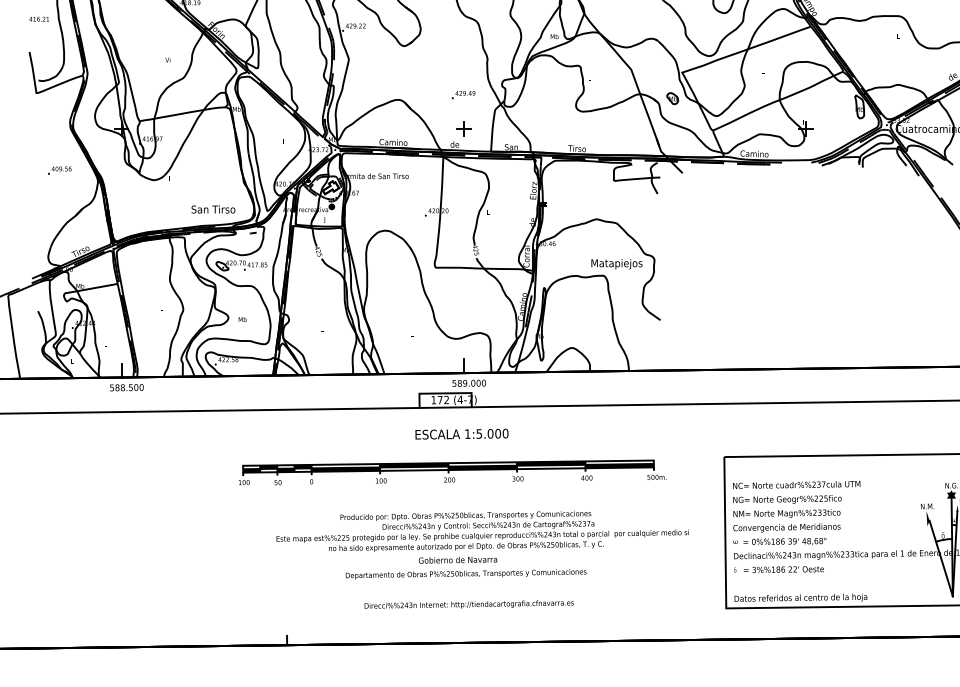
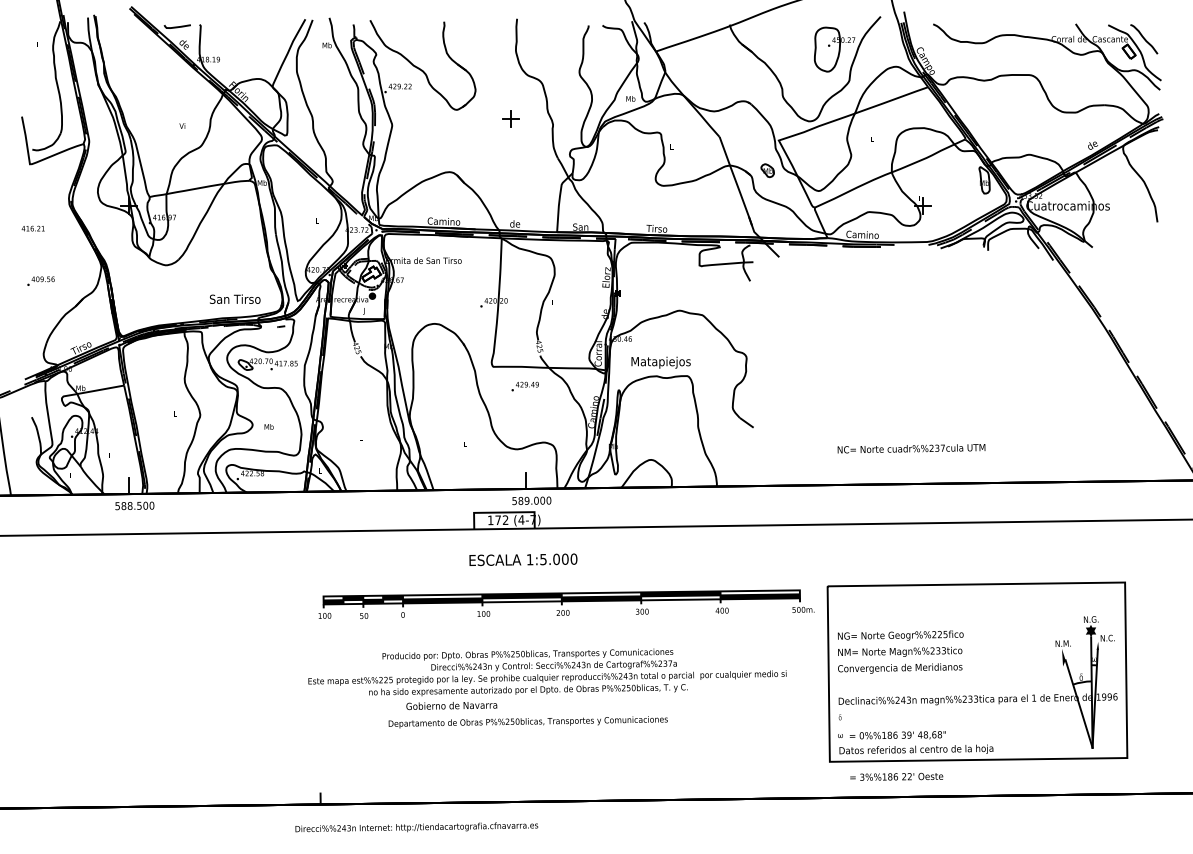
text: (38, 19) -> (32, 228), moved
text: (462, 94) -> (524, 386), moved
part: (463, 128) -> (510, 118), moved
text: (59, 170) -> (40, 280), moved
text: (616, 264) -> (660, 362), moved
part: (452, 471) -> (566, 603), moved
text: (796, 484) -> (911, 448), moved
text: (779, 541) -> (891, 735), moved
text: (457, 560) -> (451, 706), moved
text: (783, 569) -> (896, 776), moved
text: (468, 604) -> (416, 827), moved

